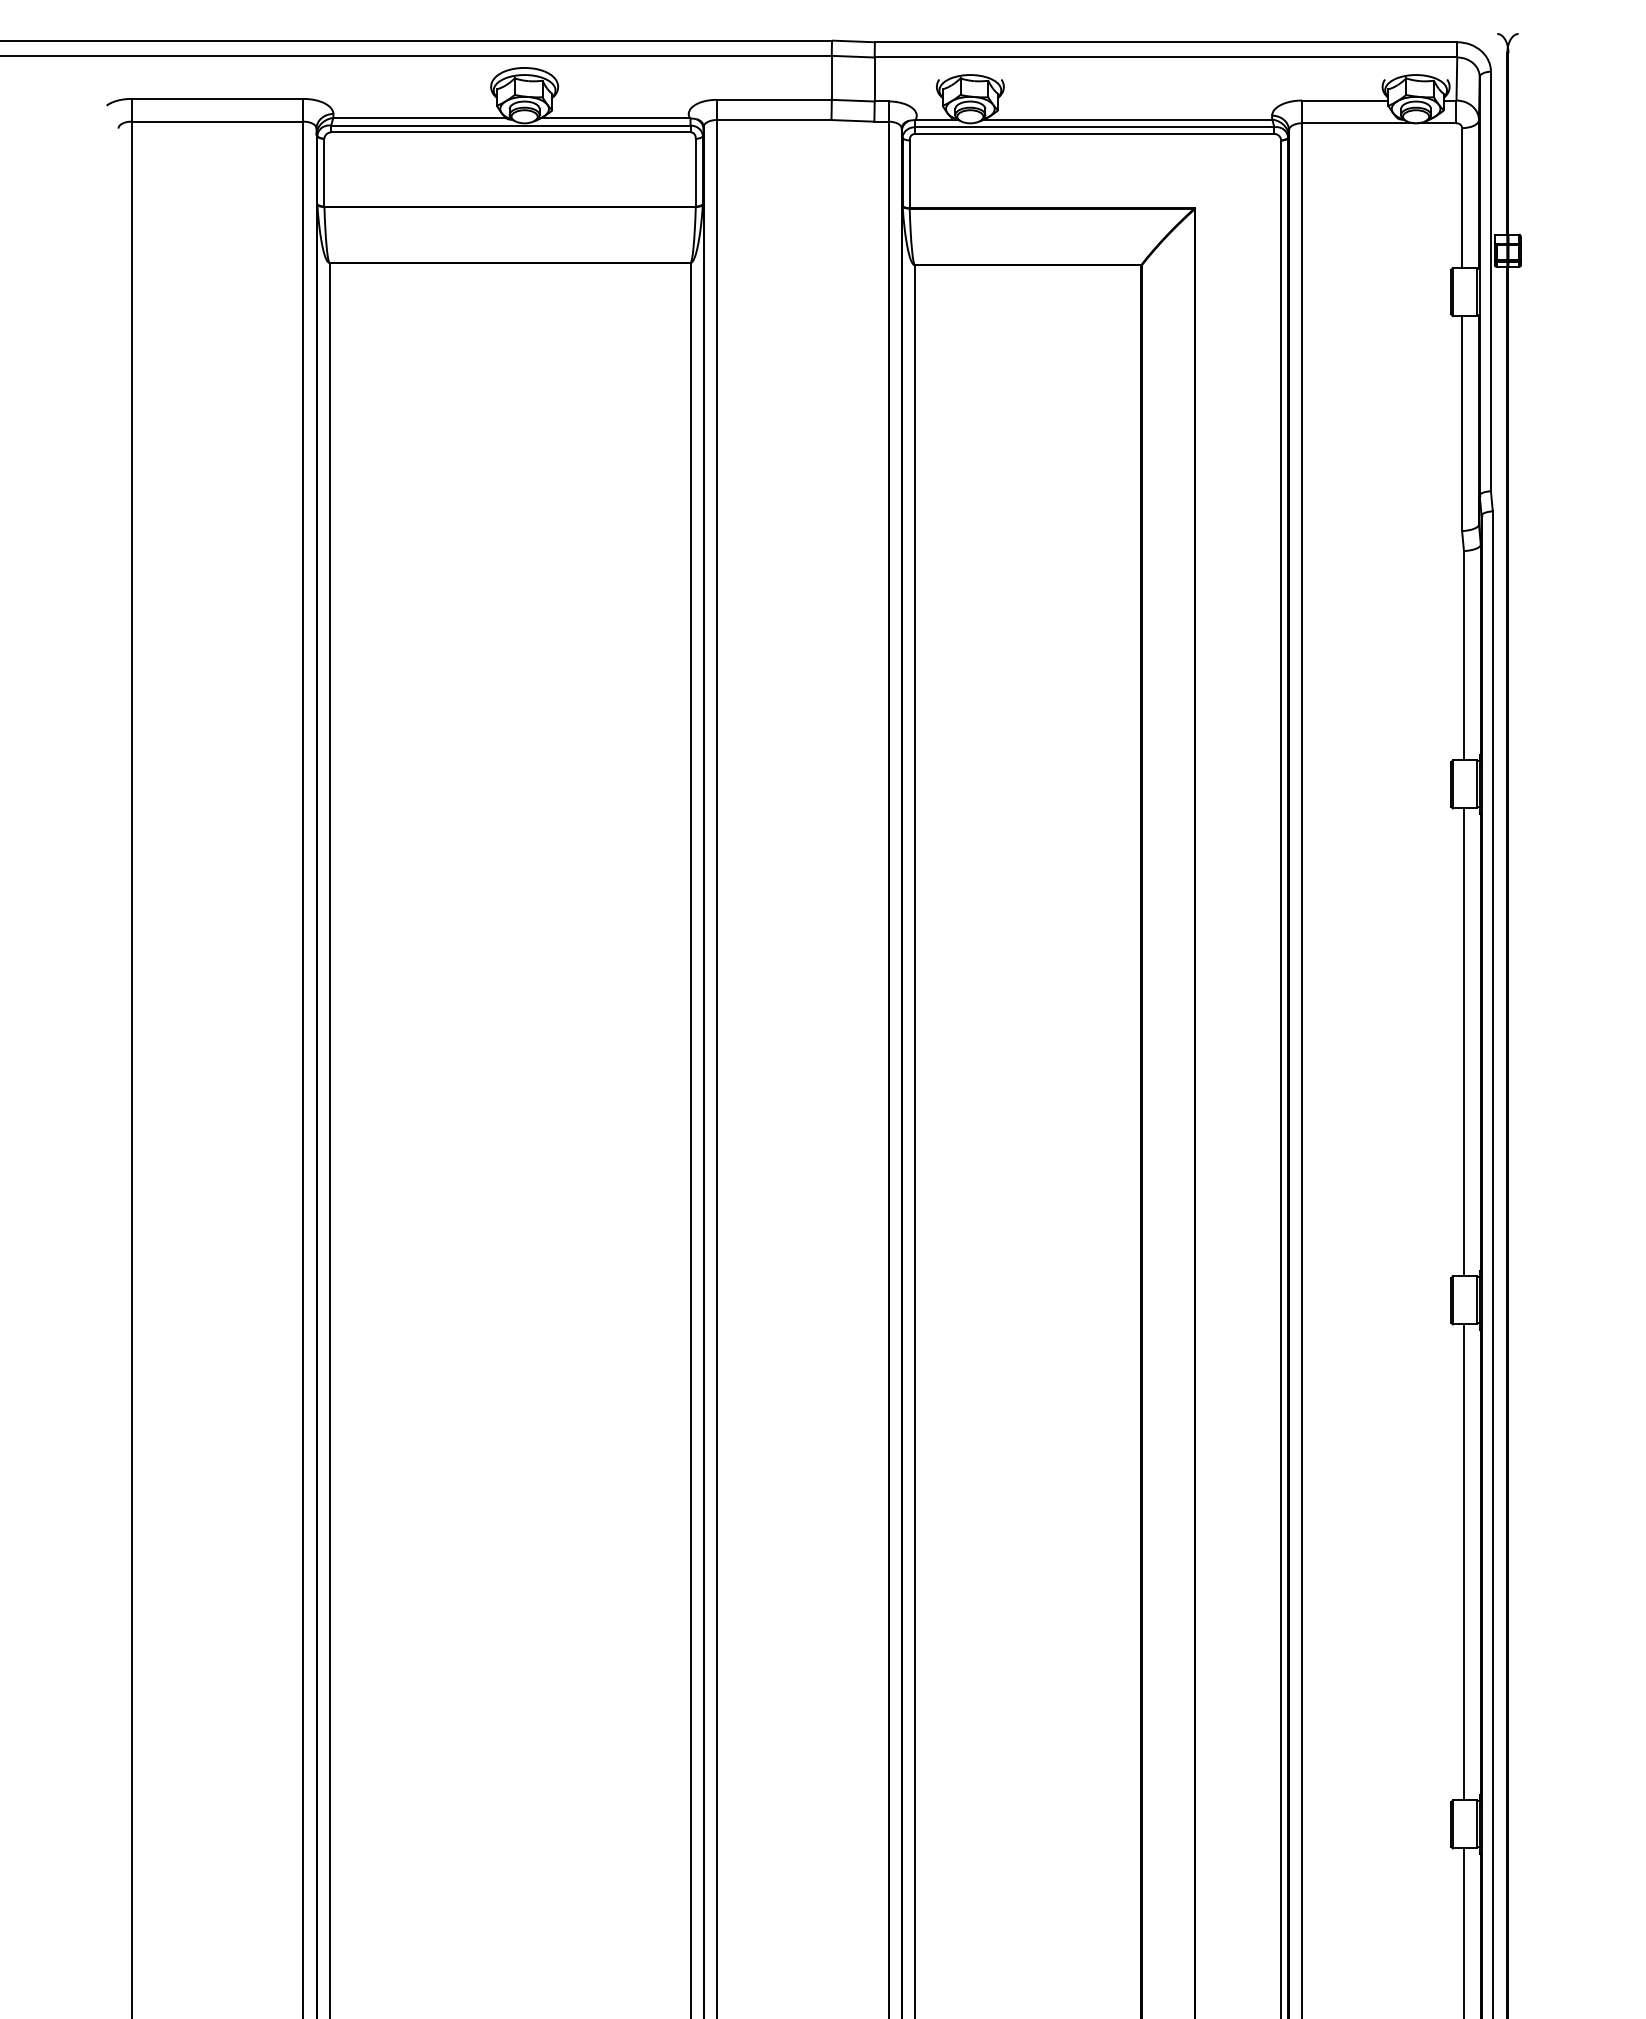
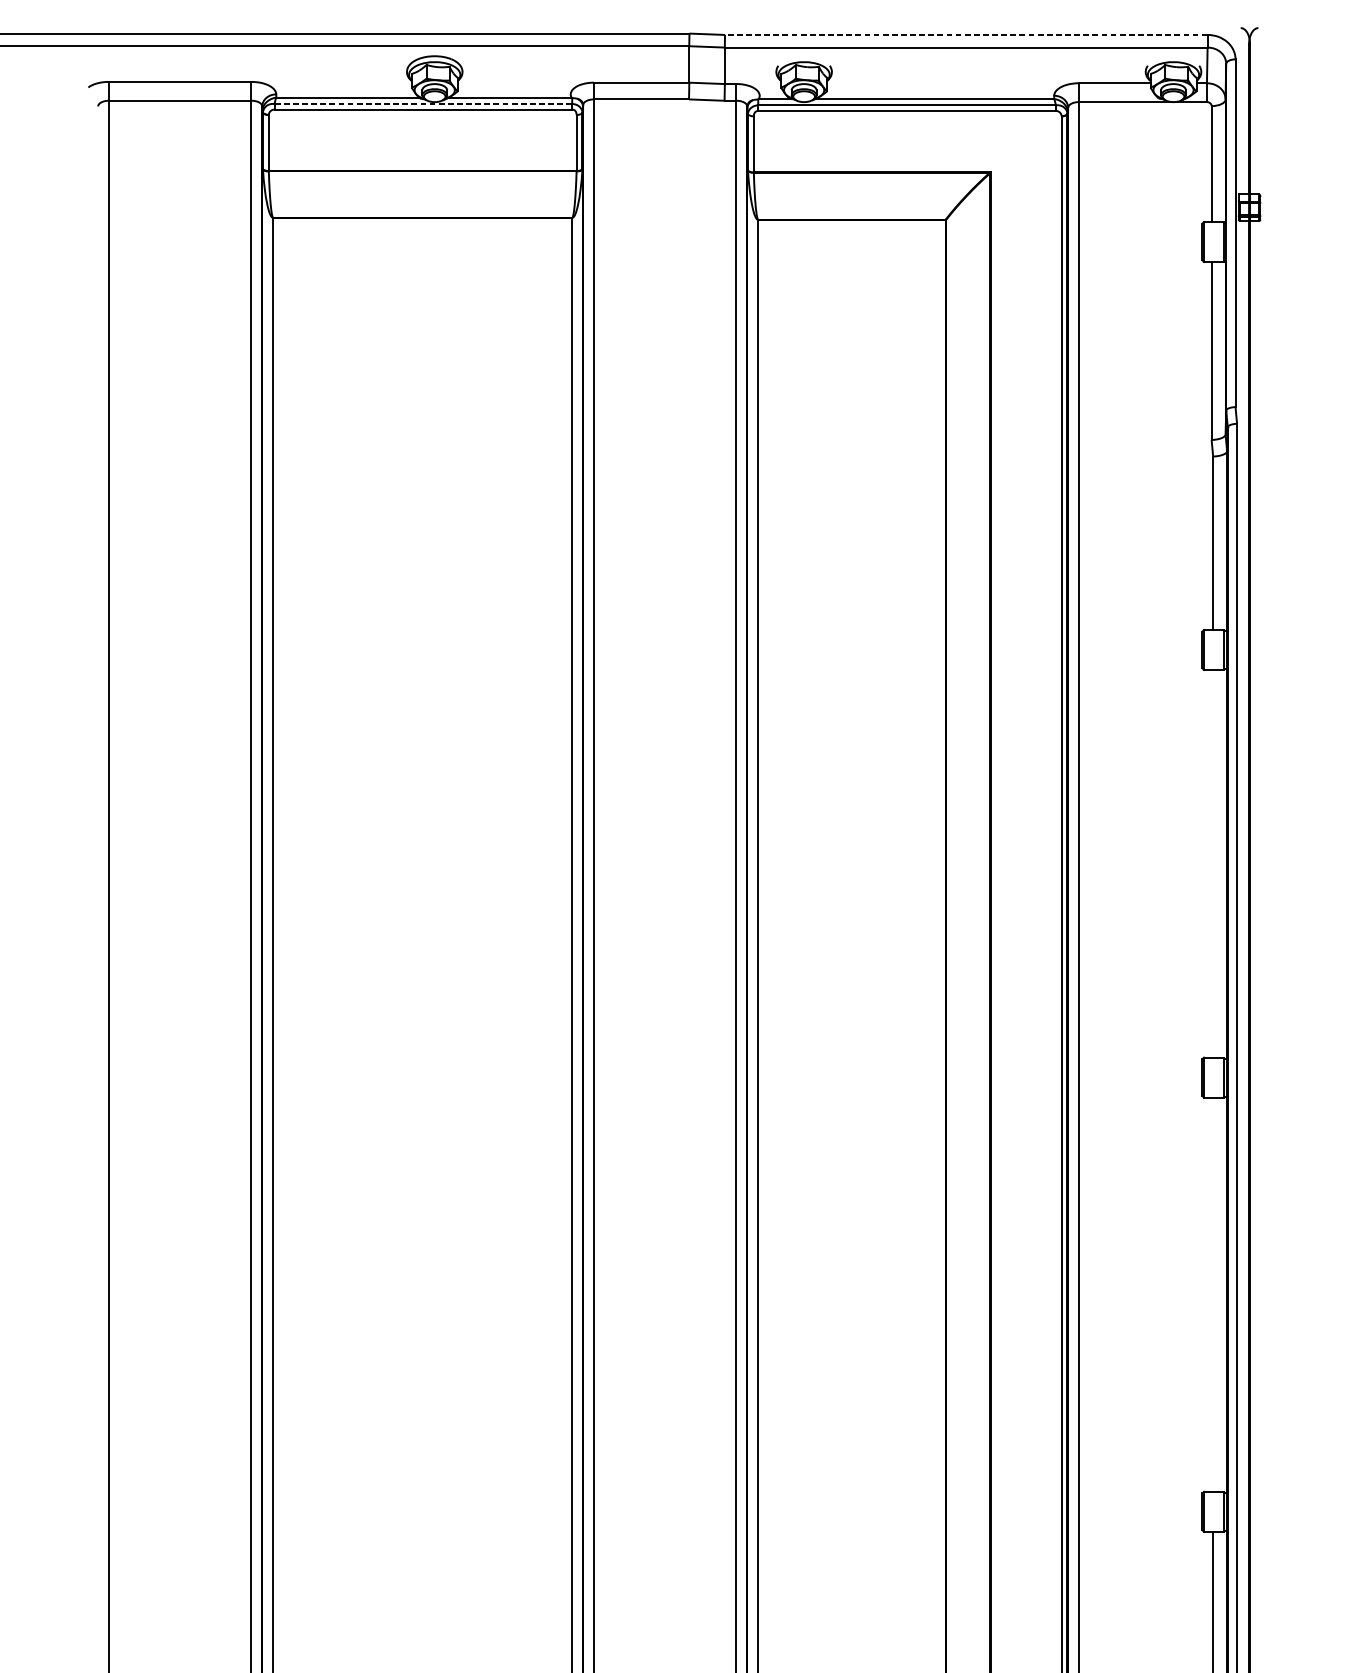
line: (1165, 42) -> (965, 35), solid -> dashed
line: (510, 125) -> (423, 103), solid -> dashed
line: (1463, 1042) -> (1212, 863), removed
line: (1463, 1562) -> (1212, 1294), removed

